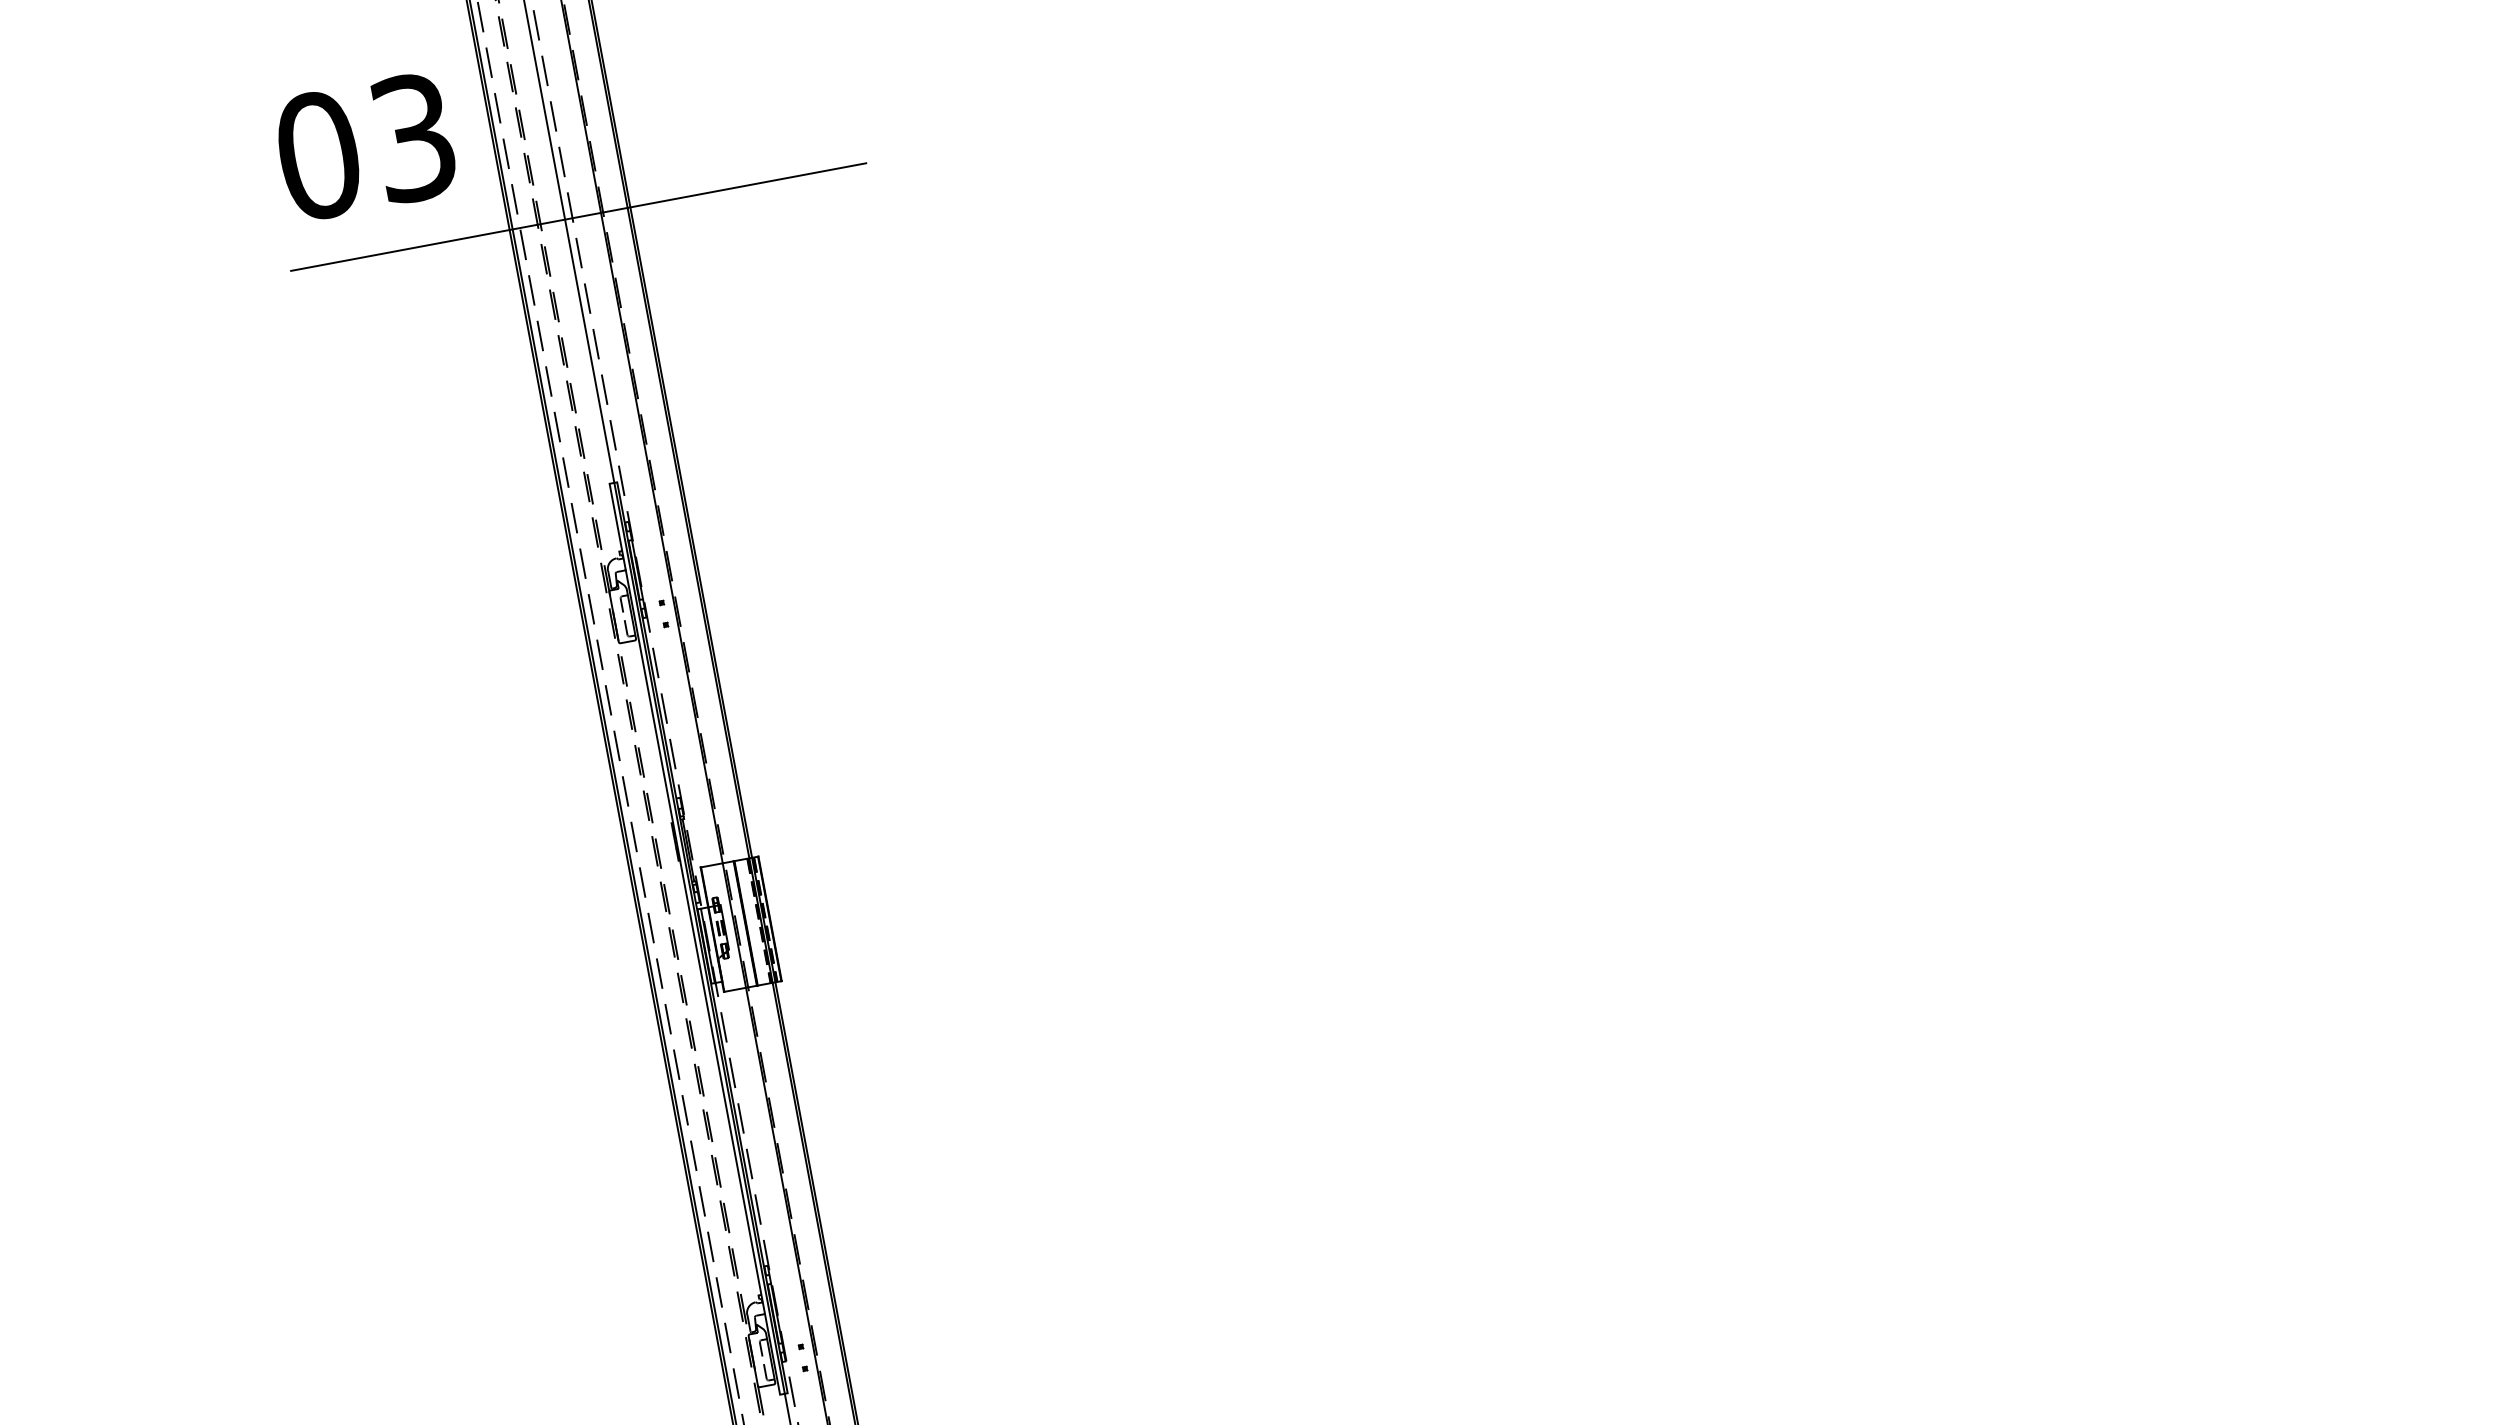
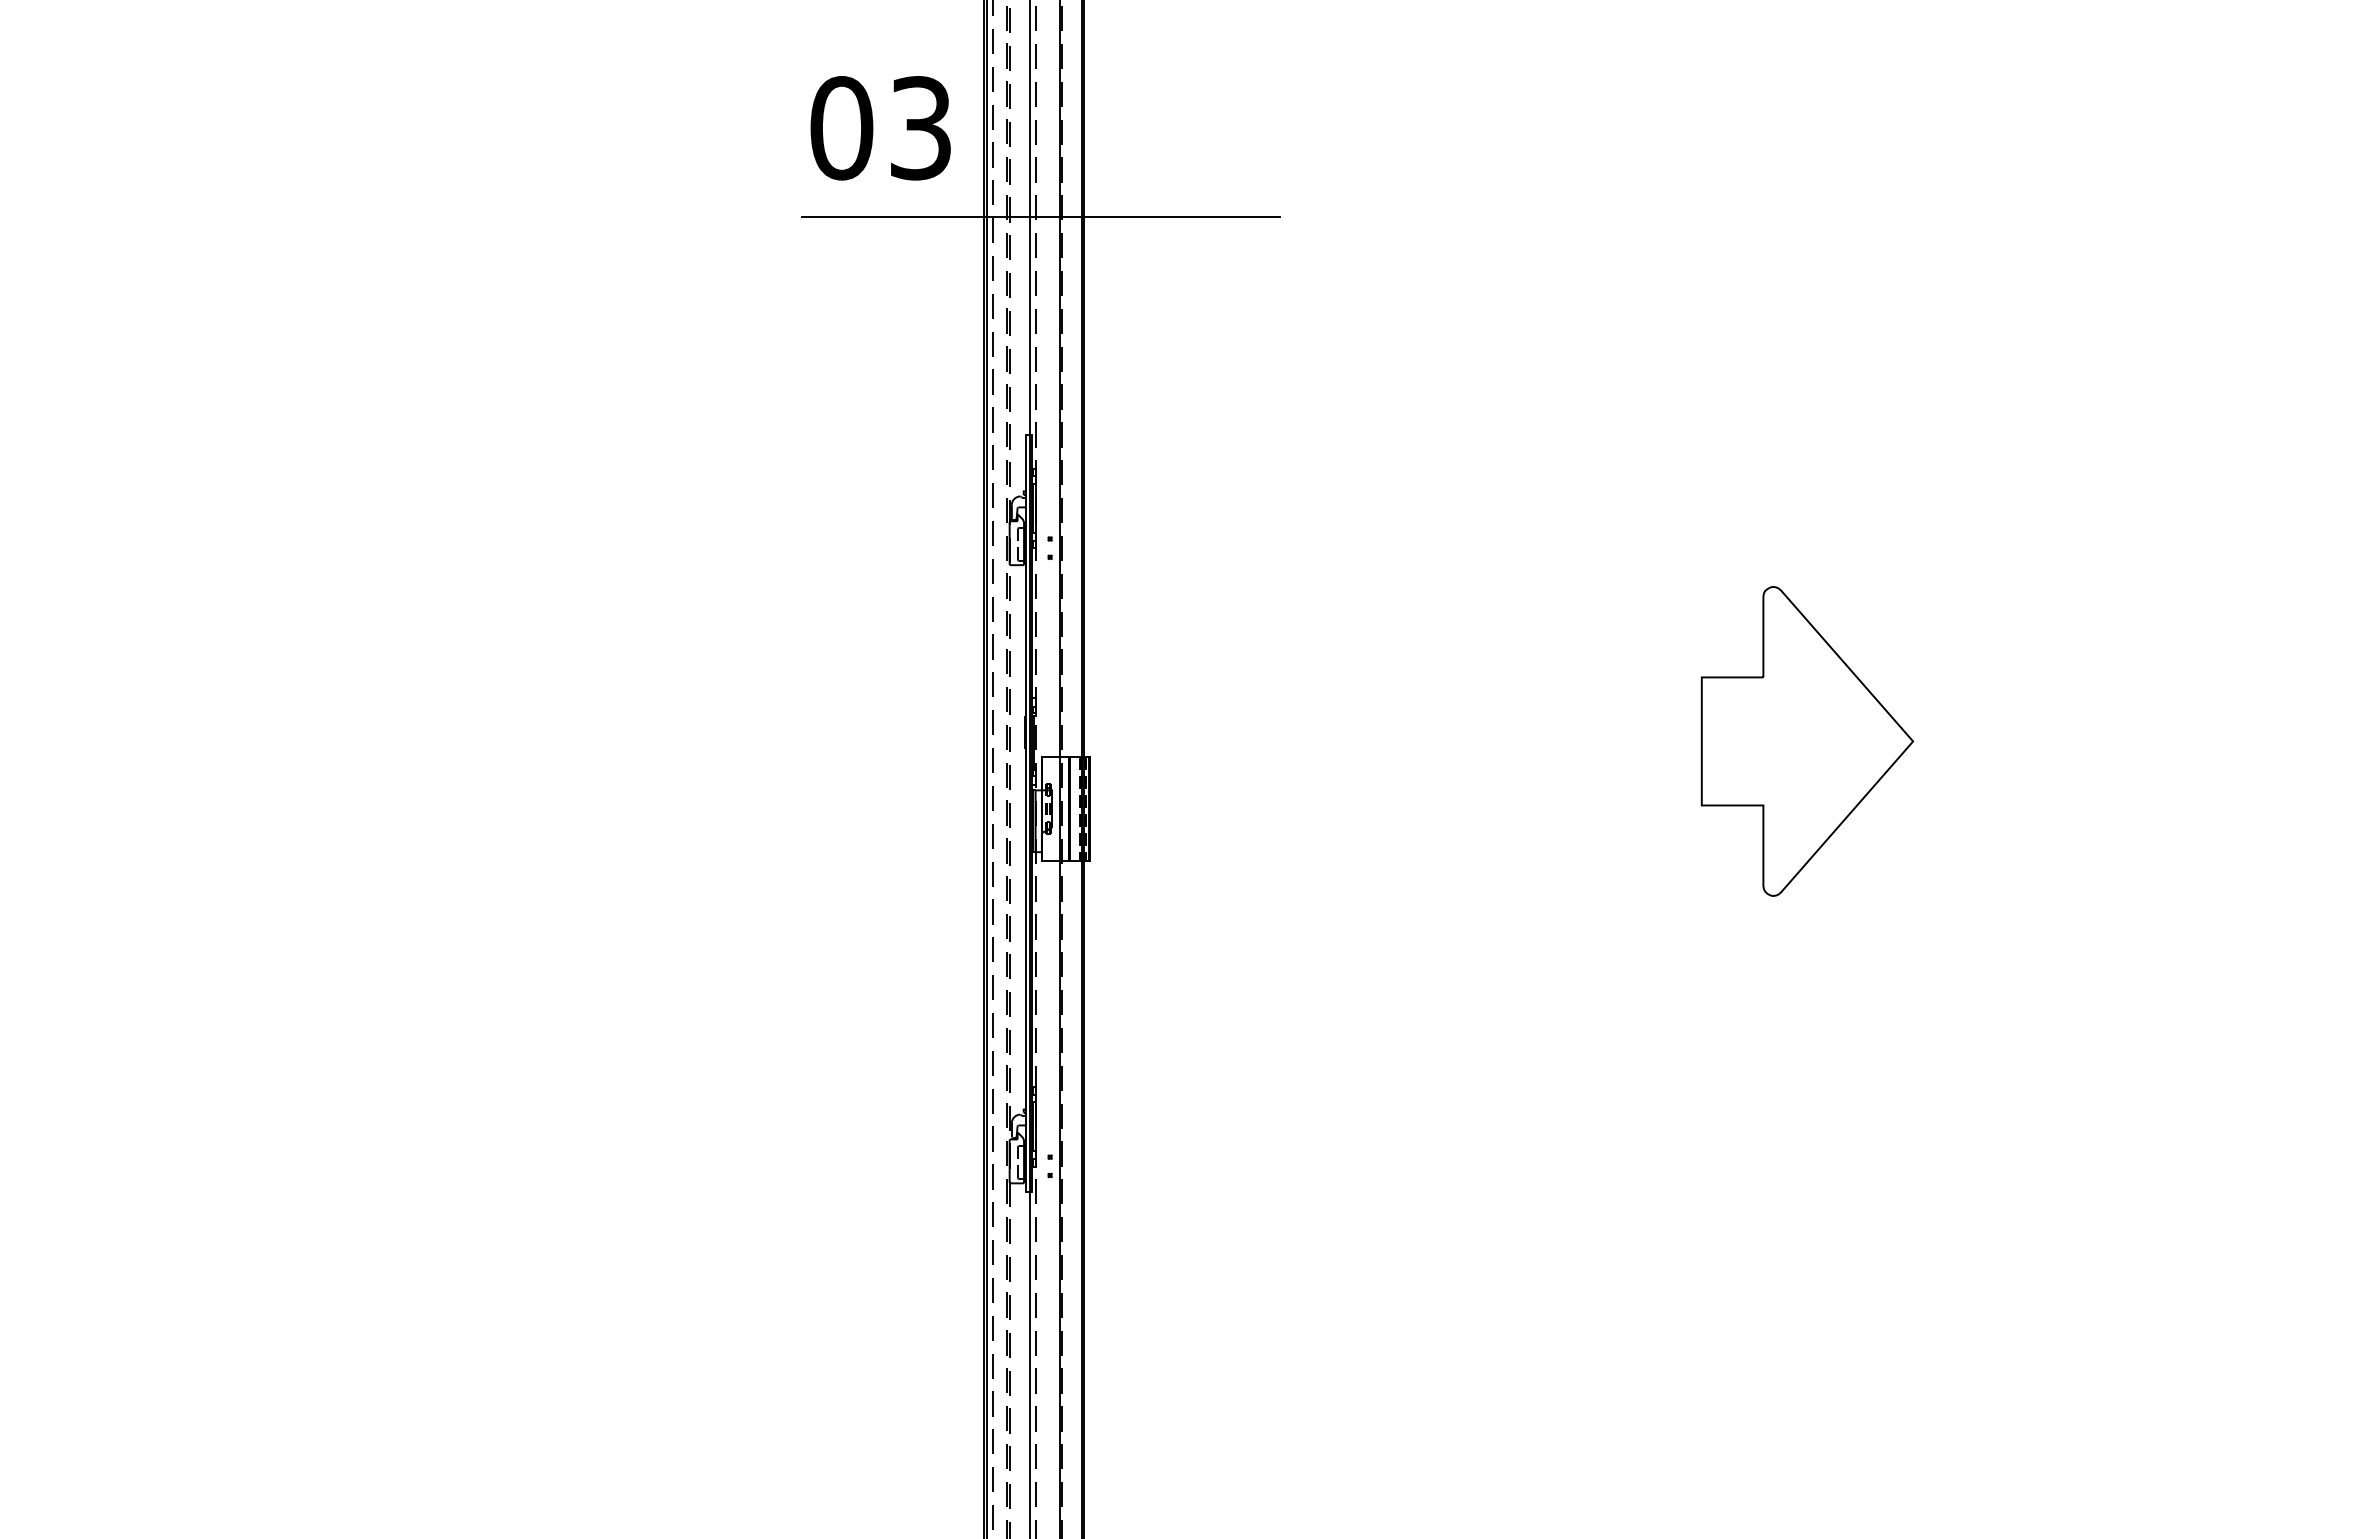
part: (1618, 676) -> (1807, 741), added

